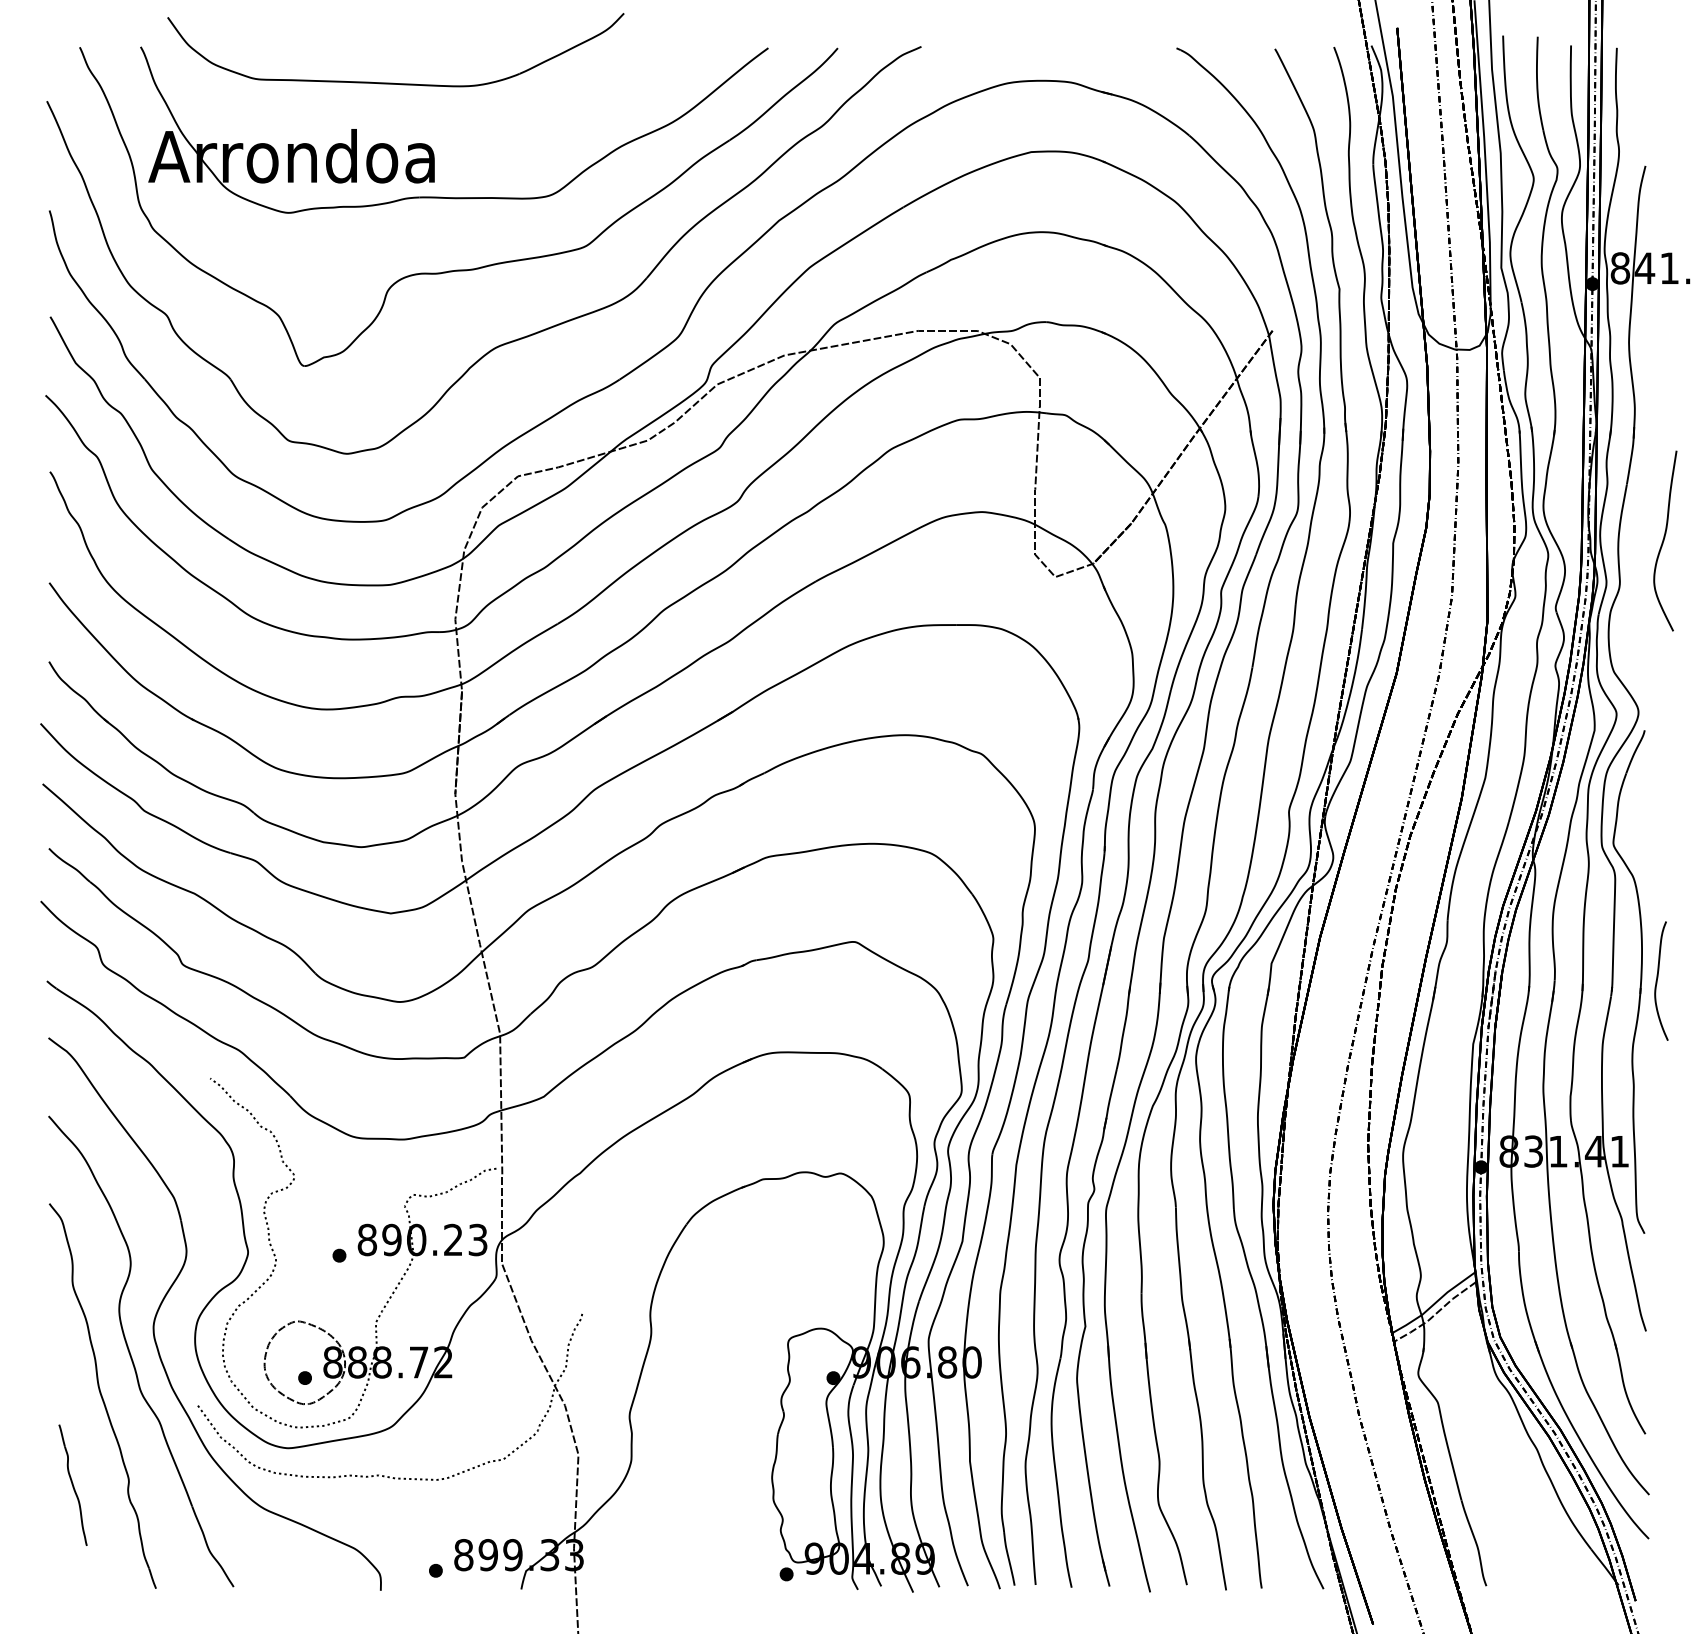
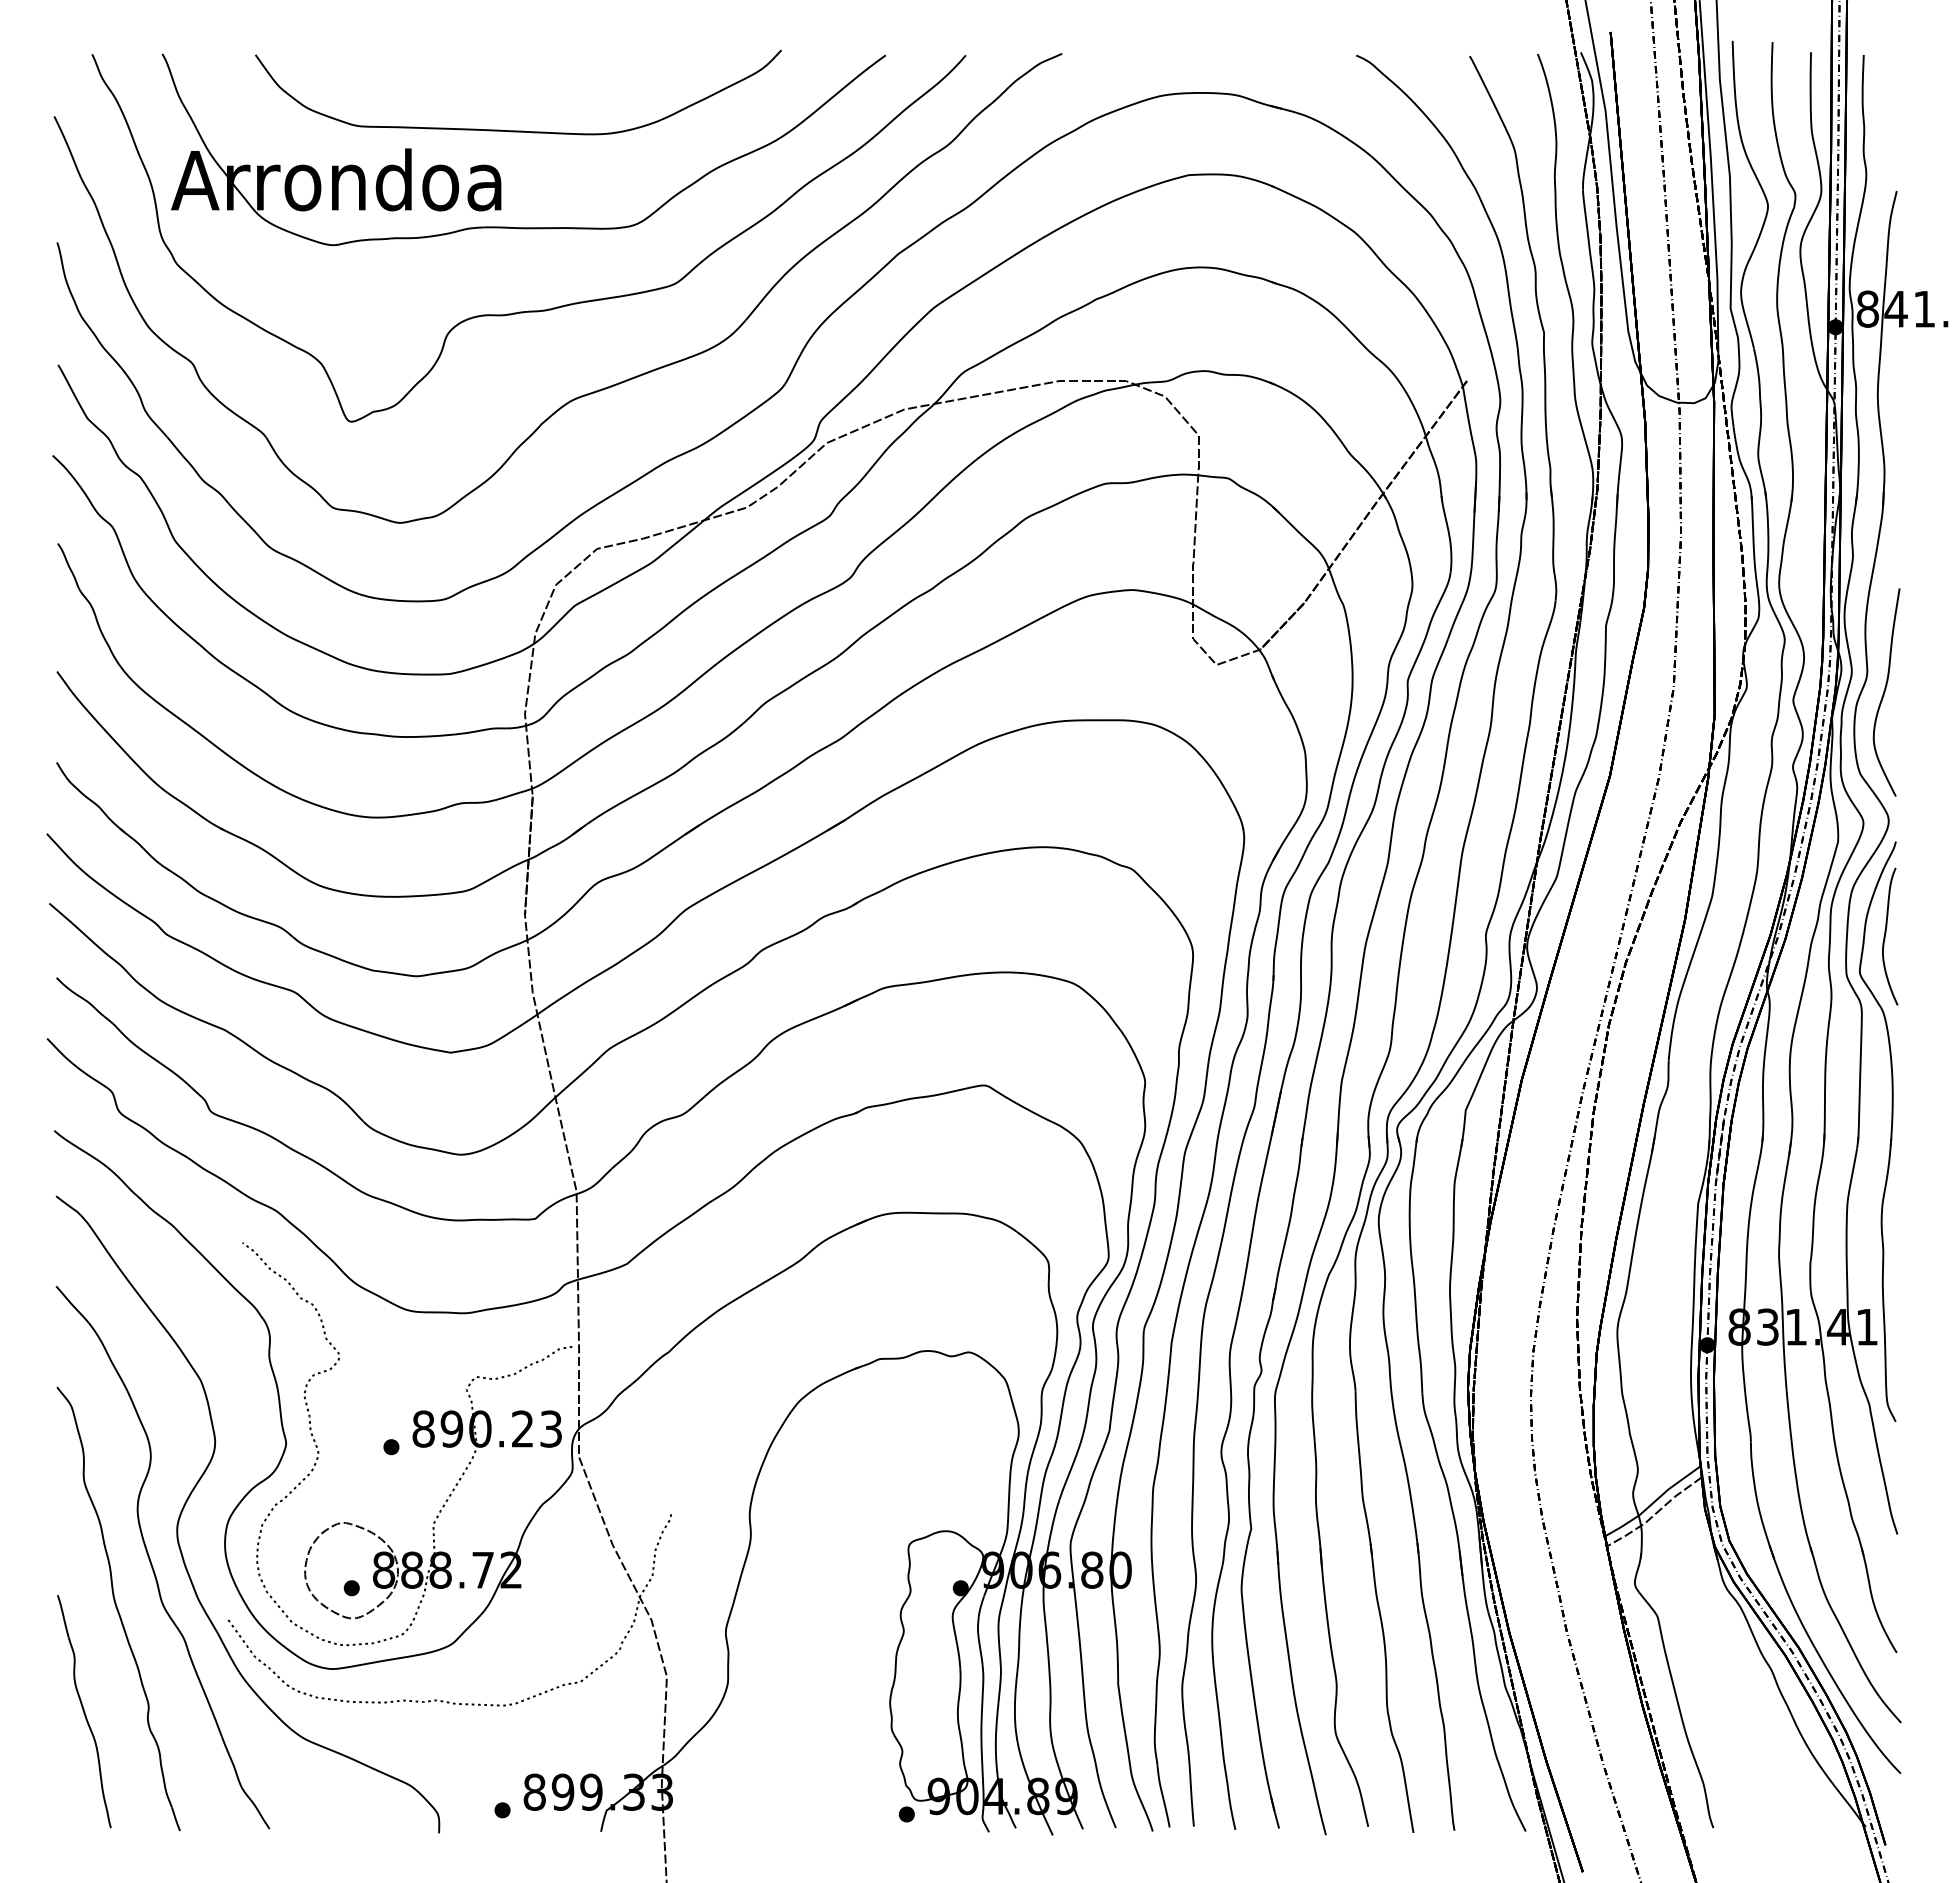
part: (395, 83) -> (518, 130), moved
curve: (1664, 541) -> (1885, 692), moved
curve: (1658, 978) -> (1886, 933), moved
part: (73, 1485) -> (84, 1711), size x1.67

